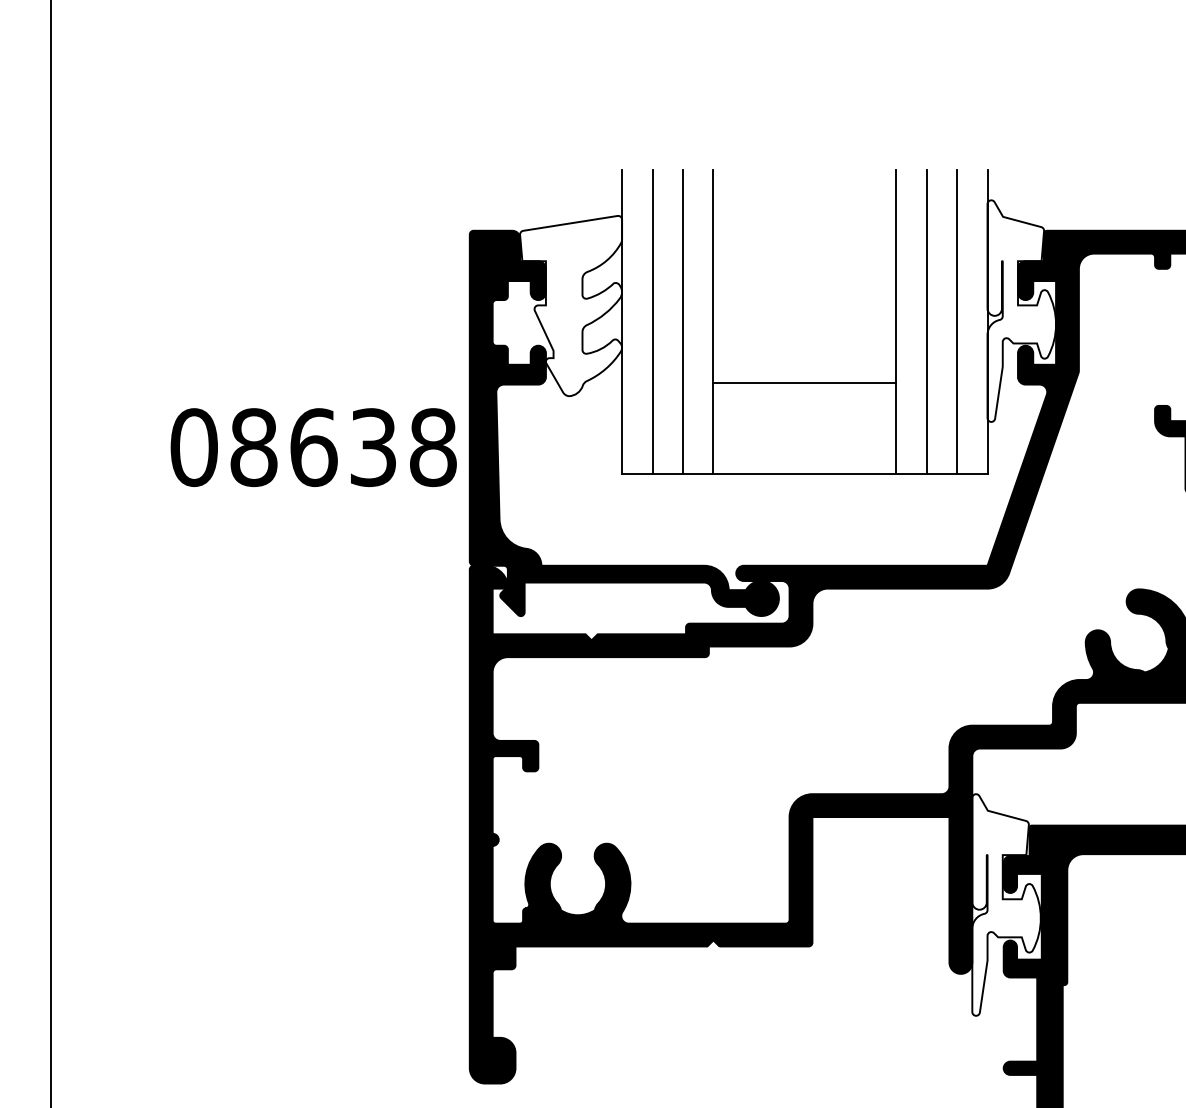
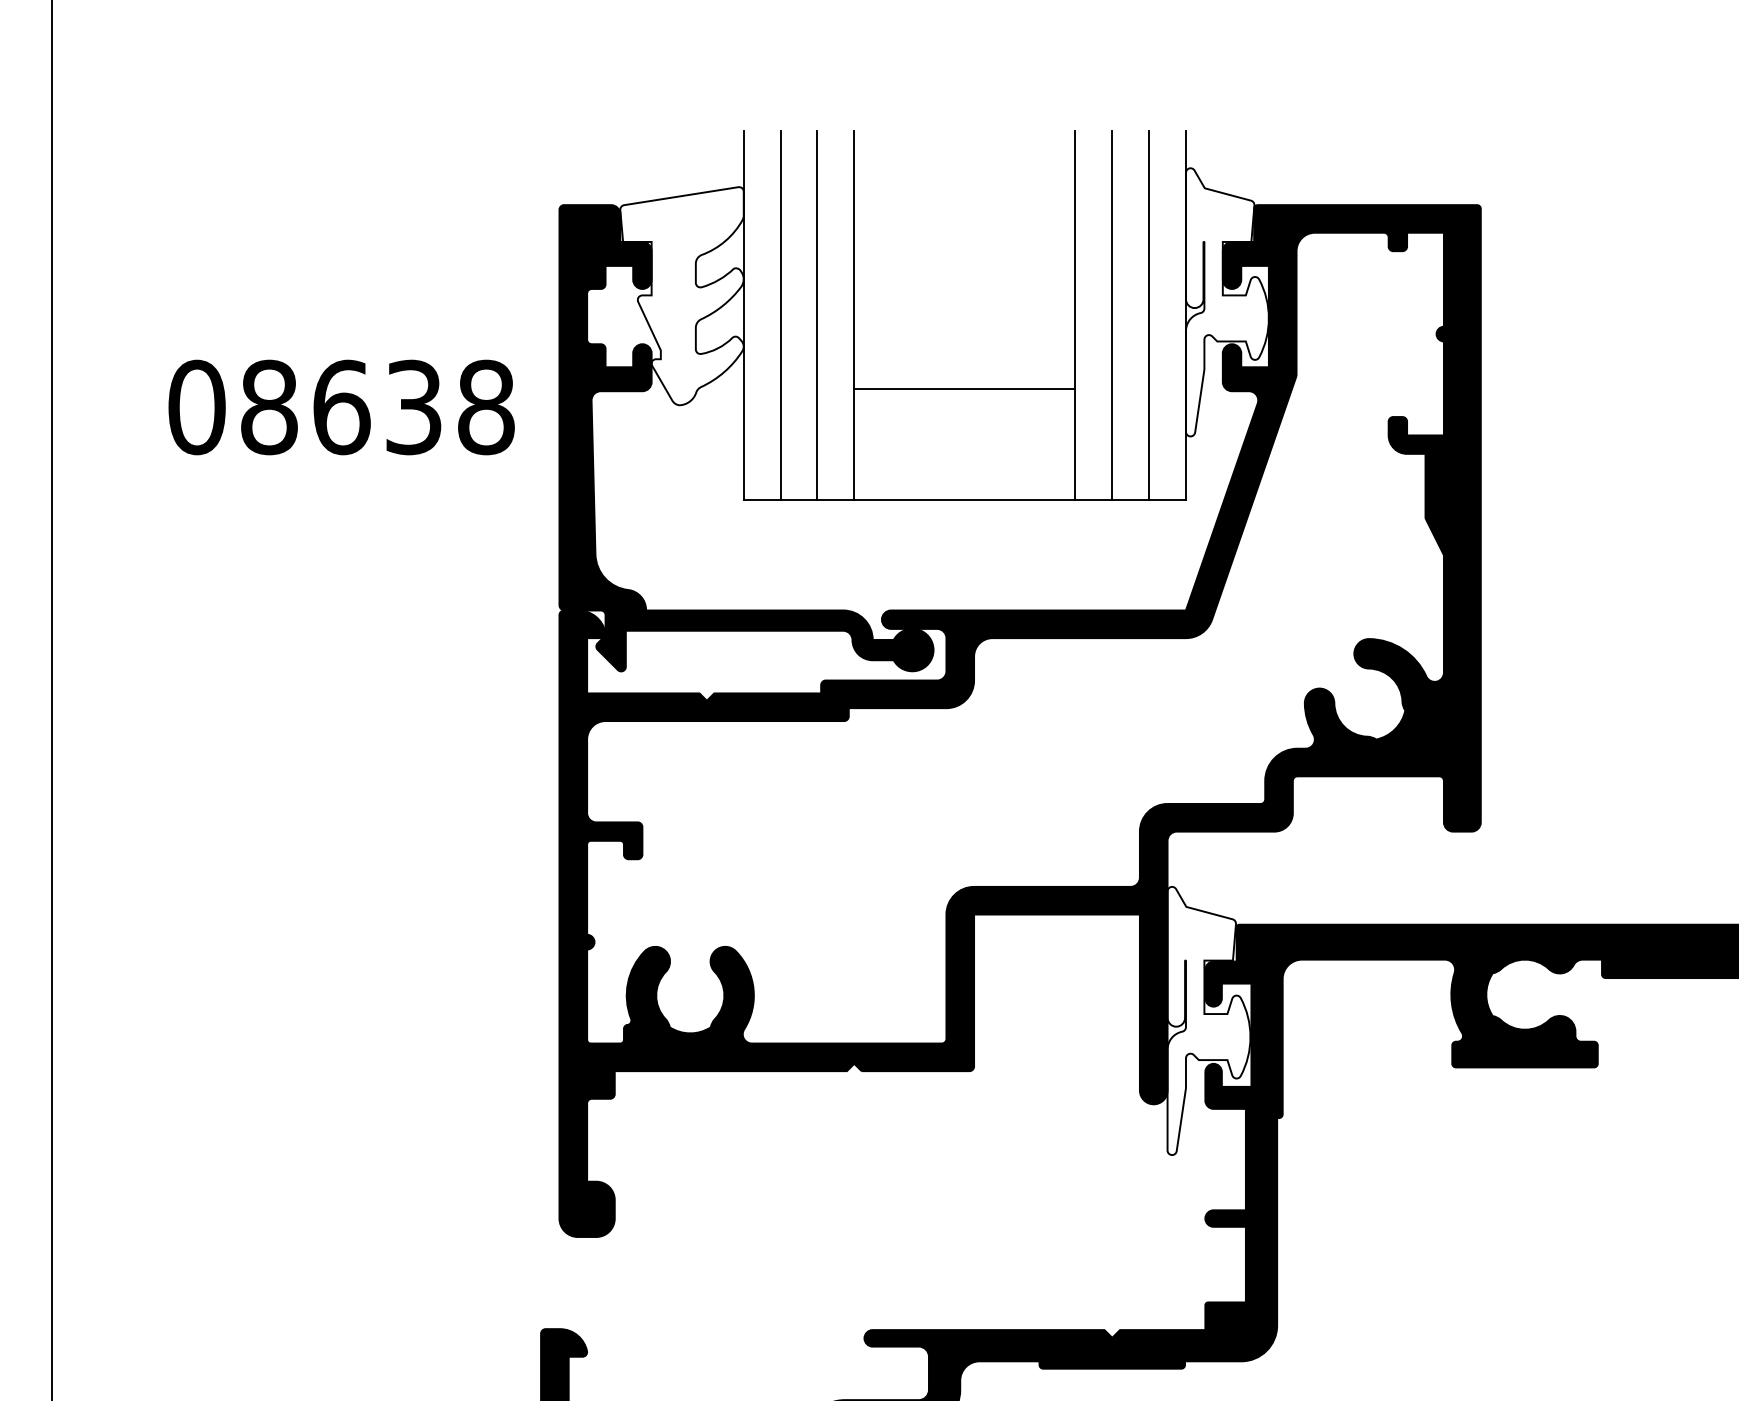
text: (313, 447) -> (341, 407), moved

